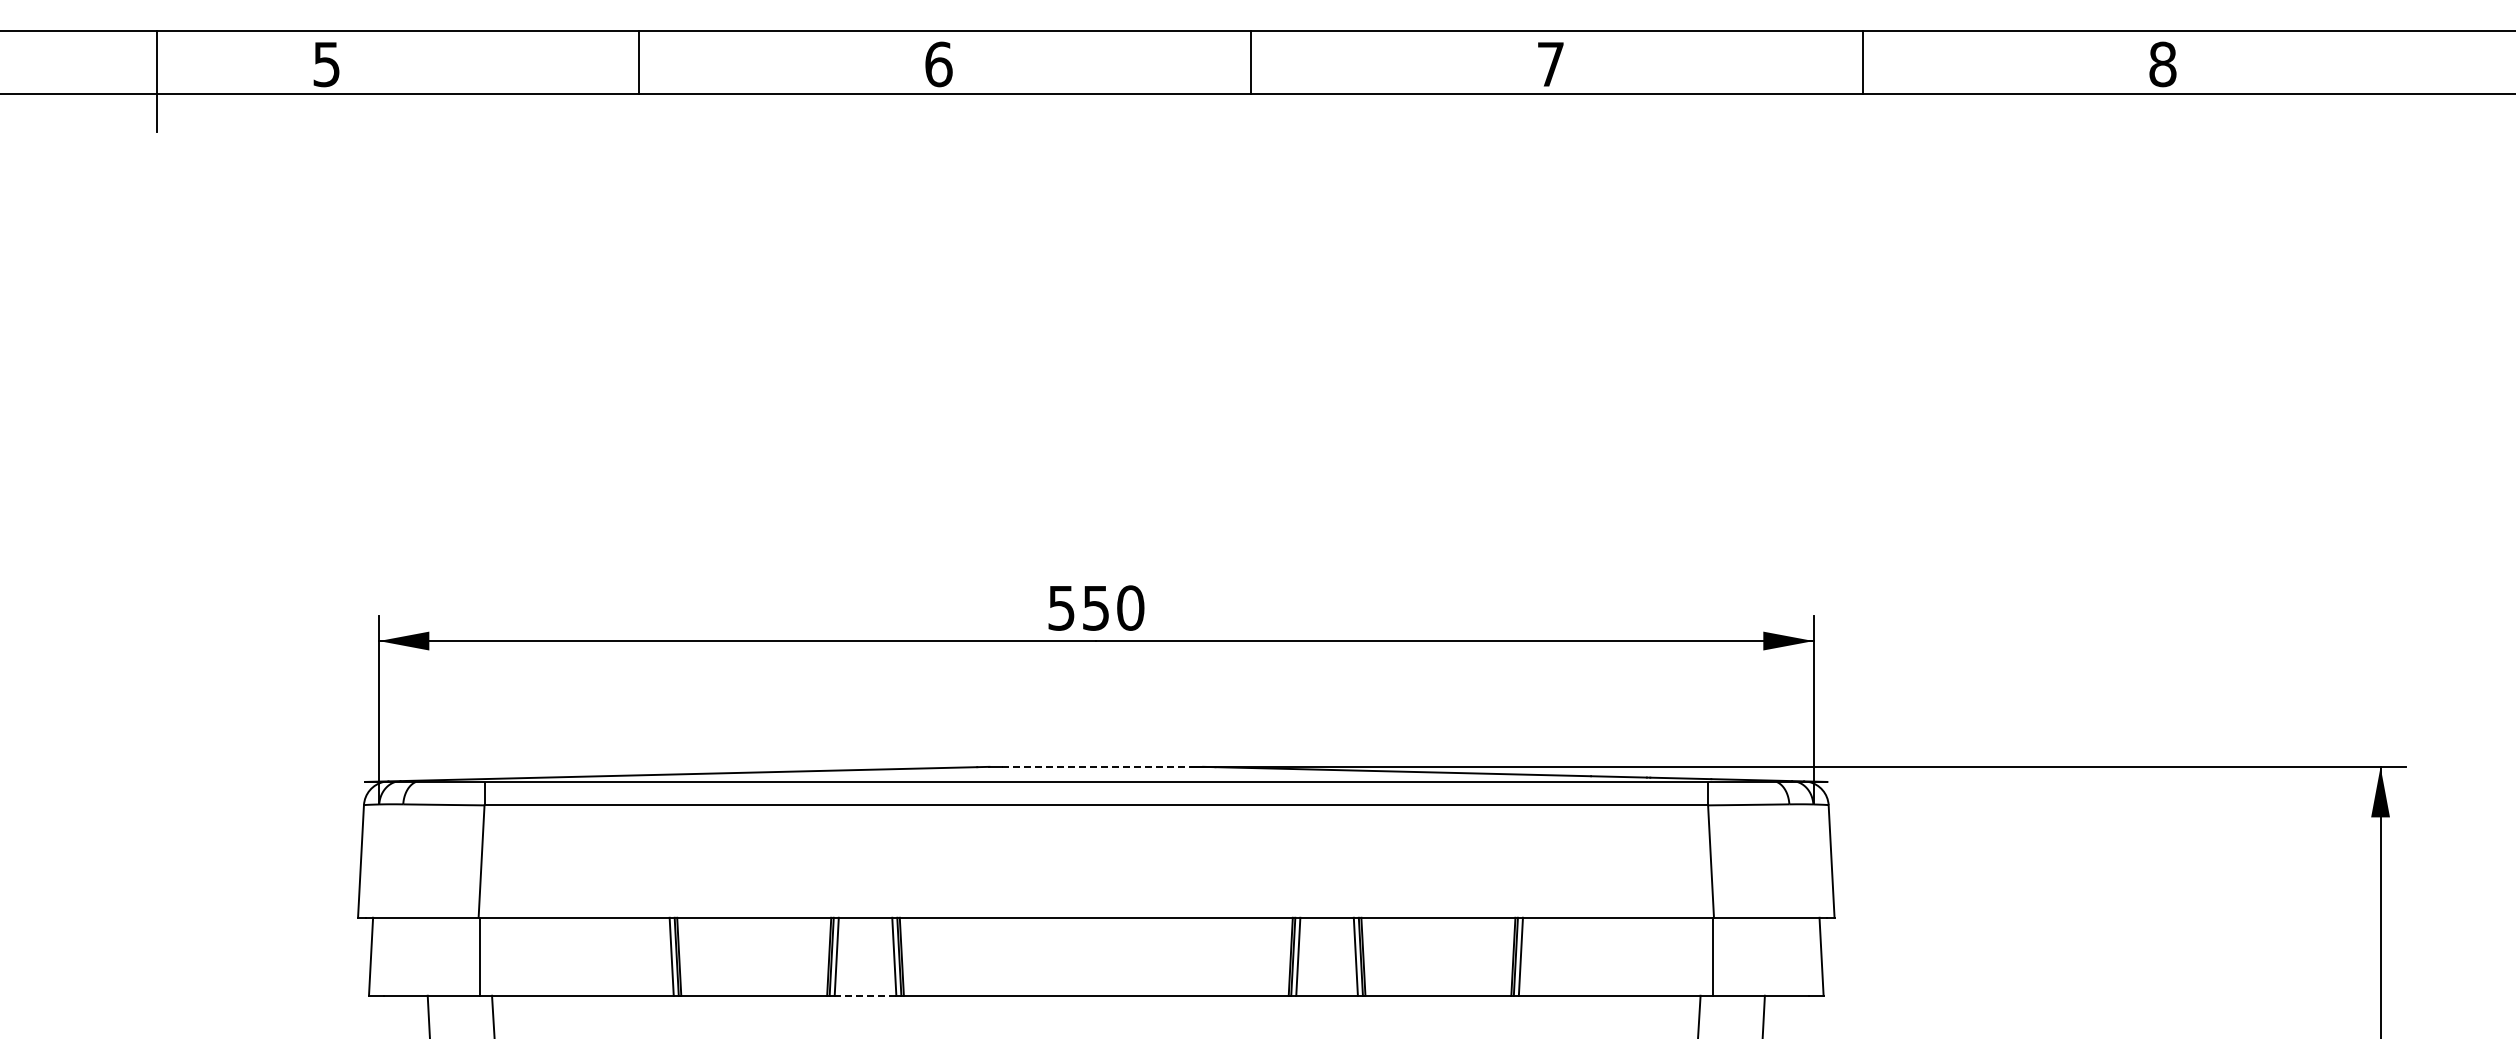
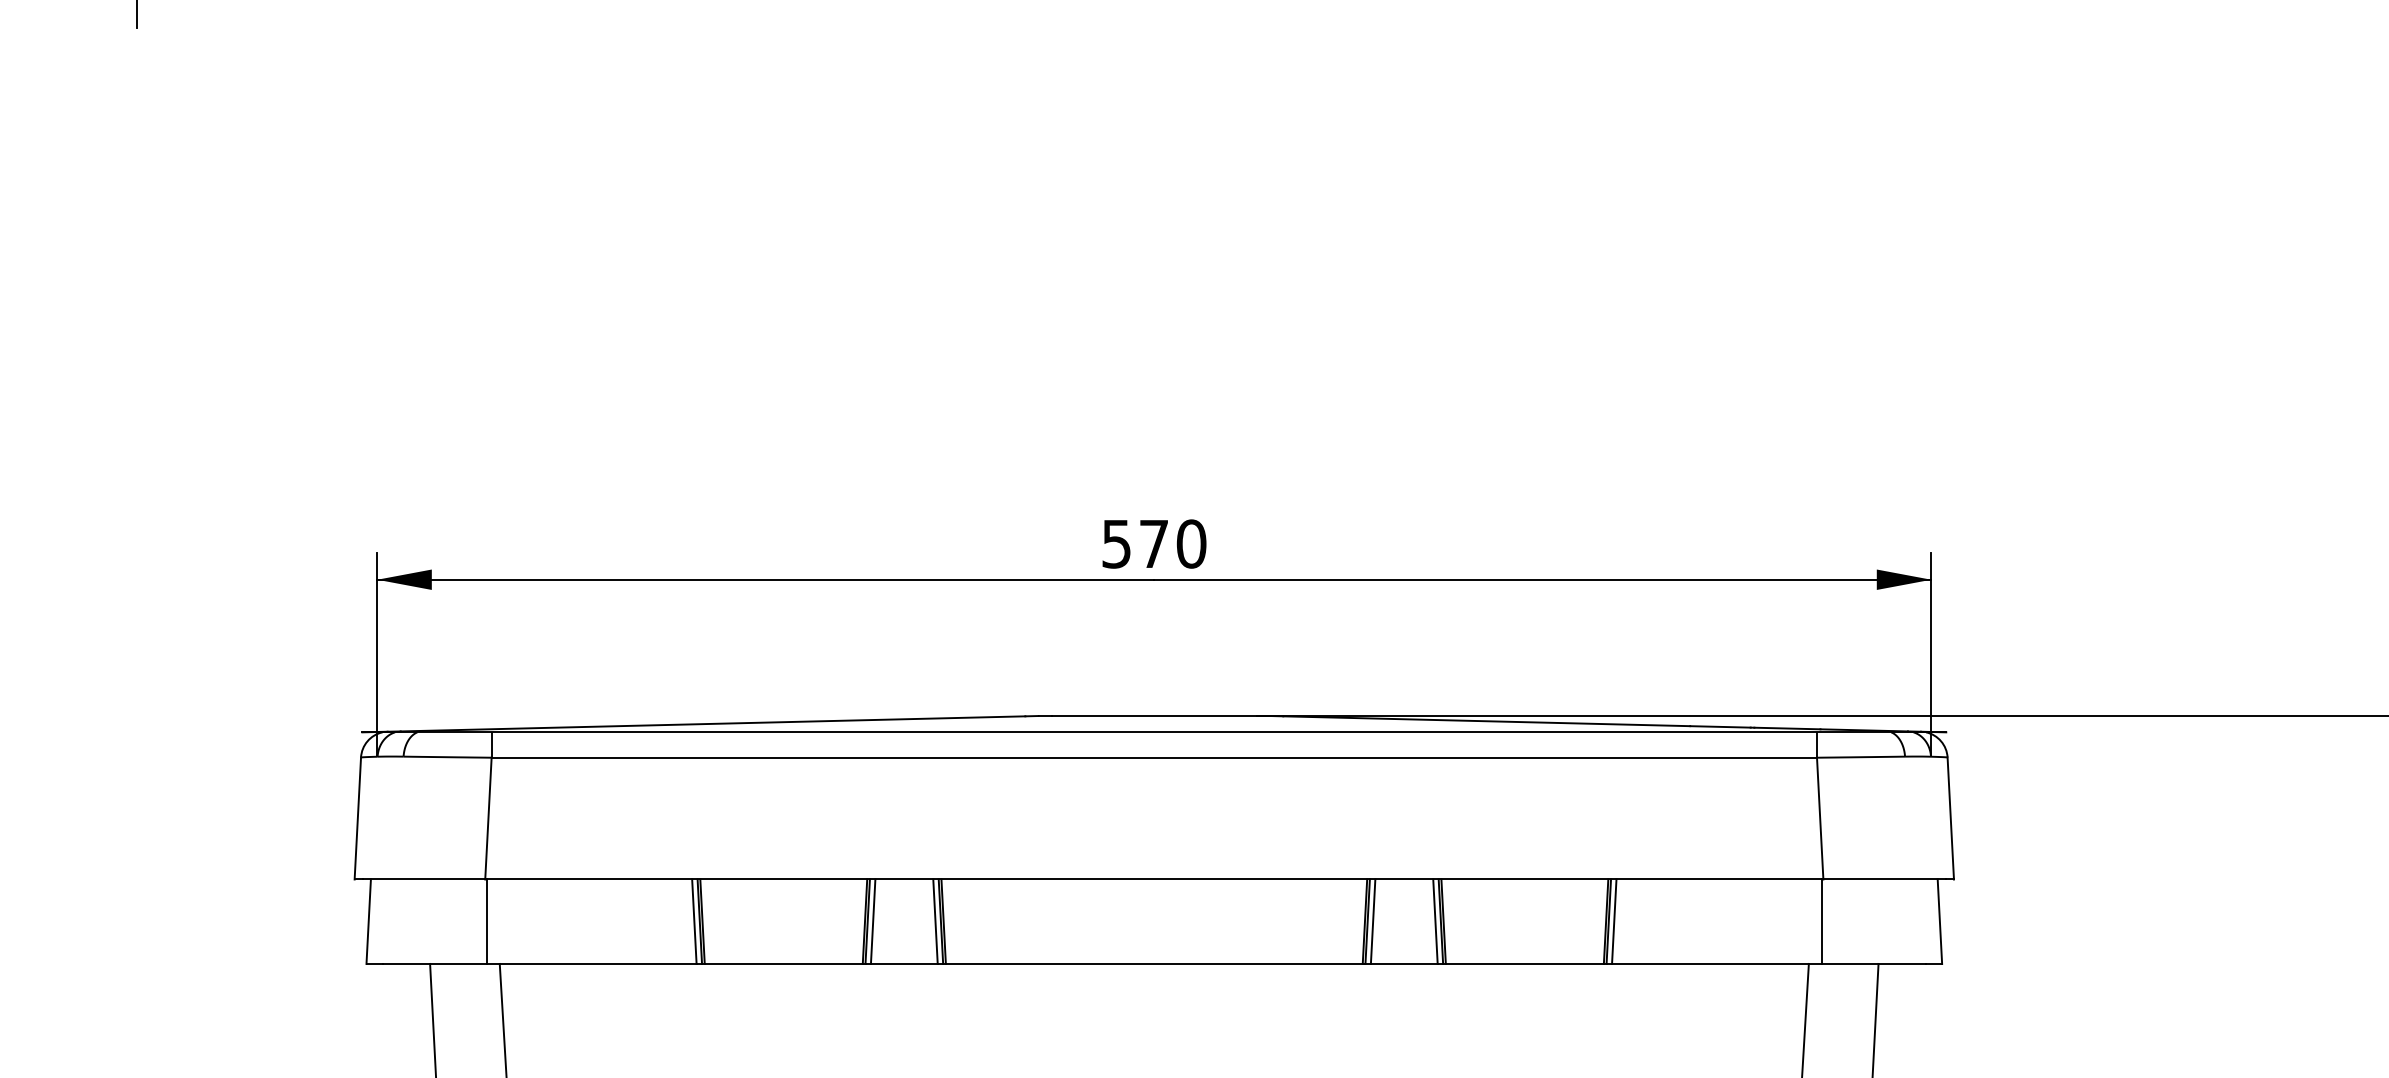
text: (1095, 608) -> (1153, 544), 550 -> 570
line: (1099, 766) -> (1157, 715), dashed -> solid
line: (865, 995) -> (904, 963), dashed -> solid

